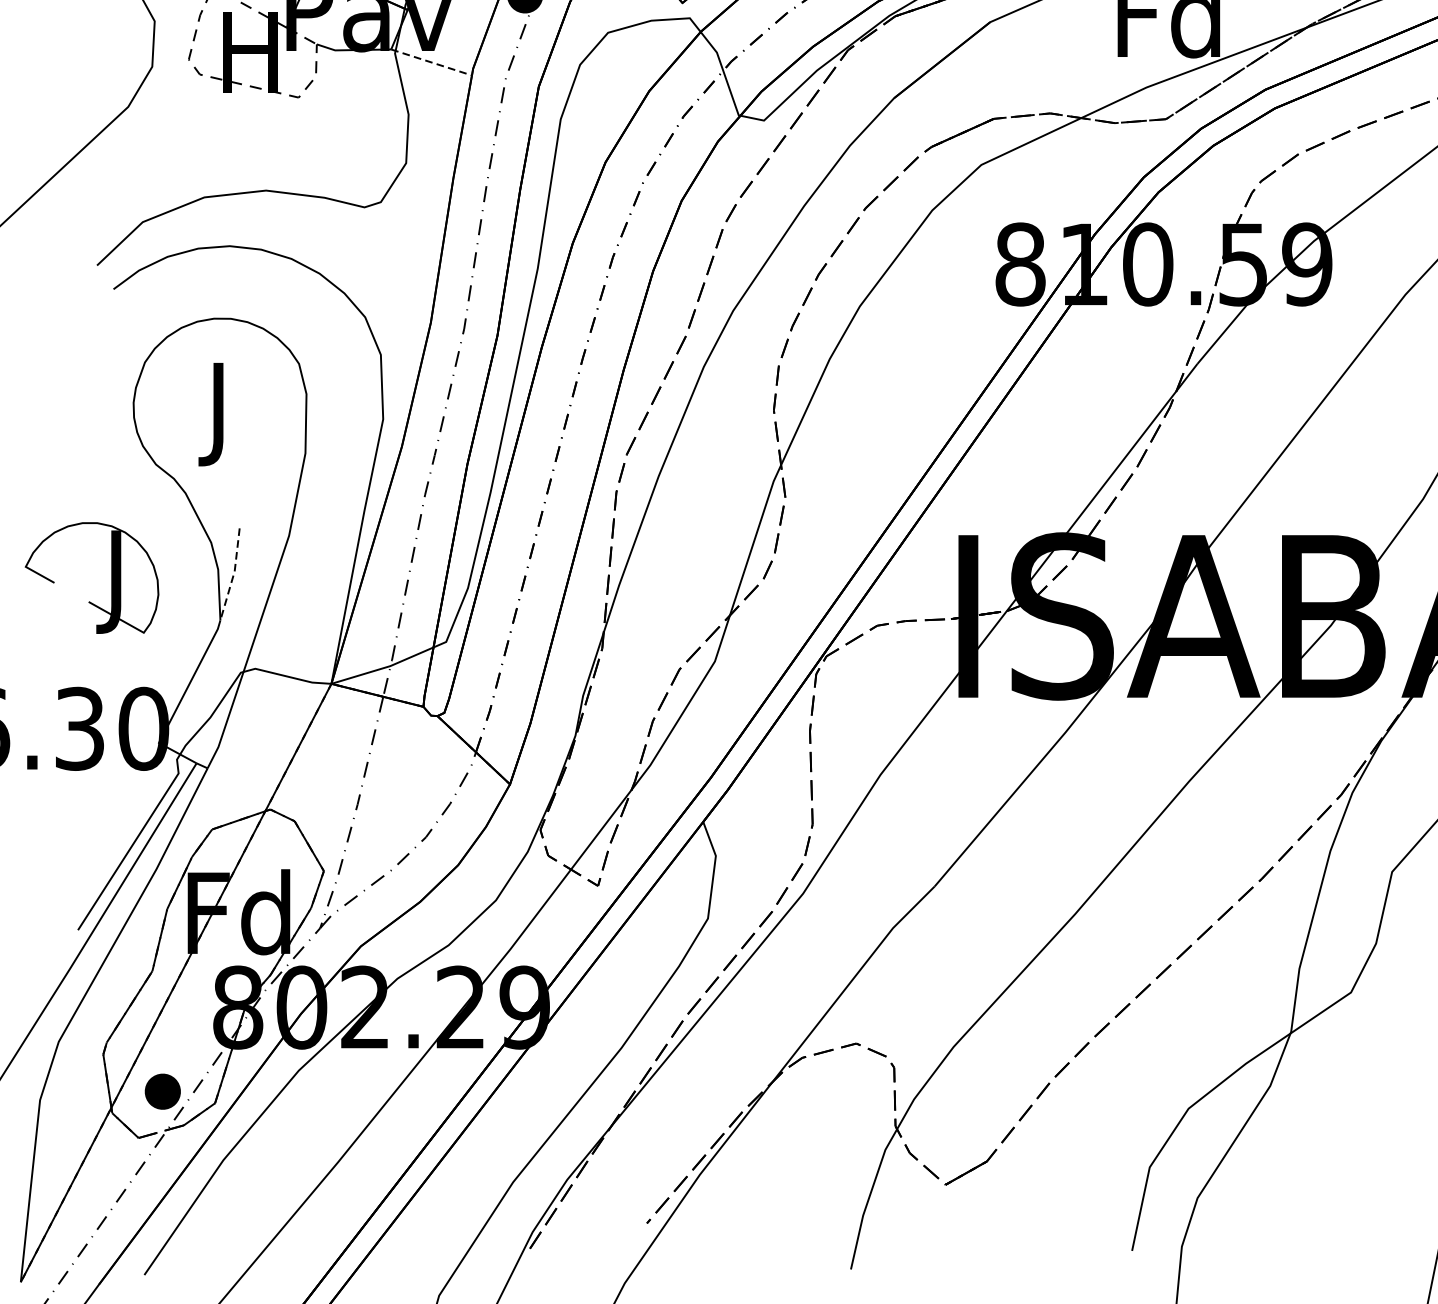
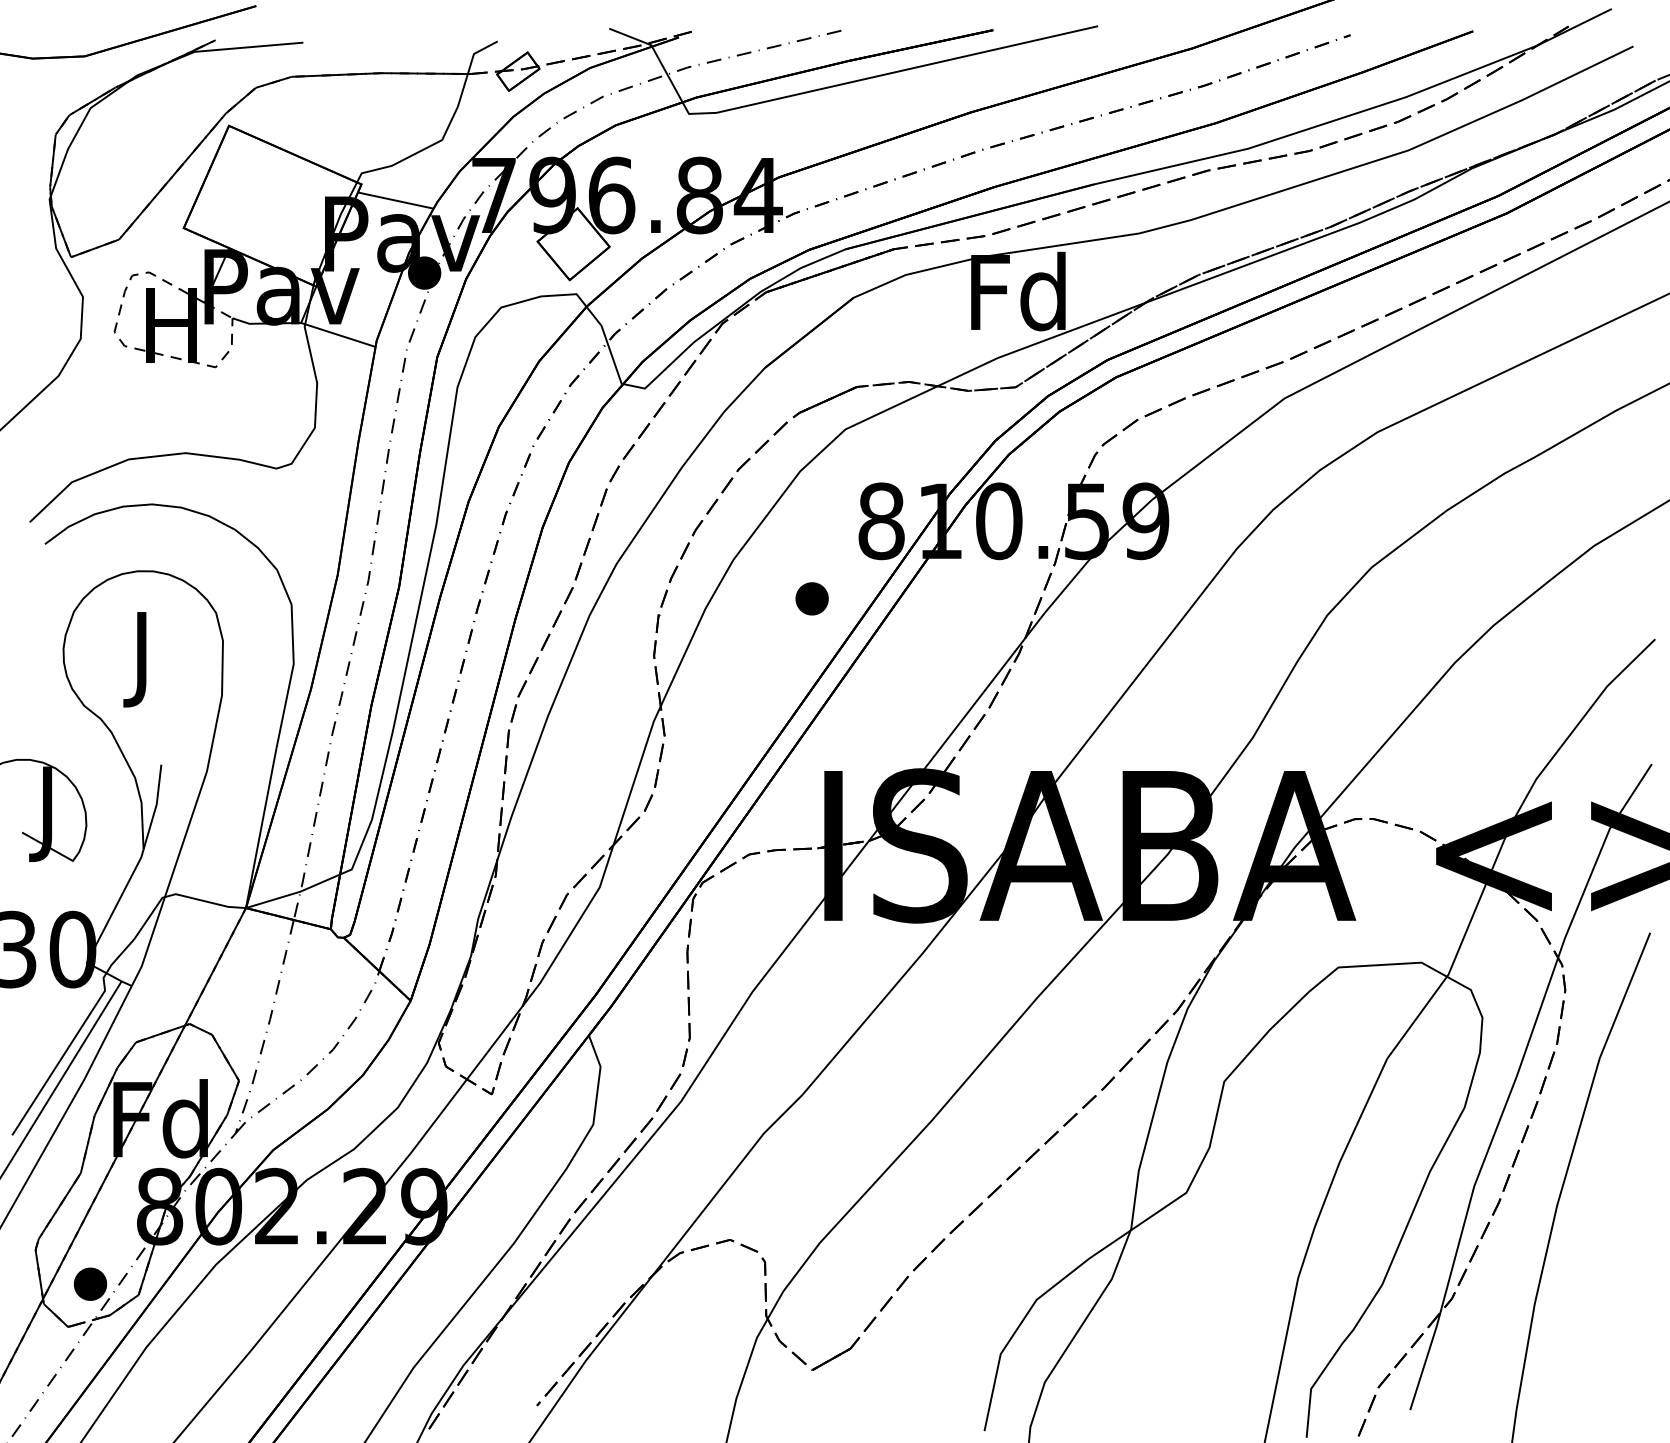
line: (431, 63) -> (338, 335), dashed -> solid
part: (944, 348) -> (811, 598), added
line: (233, 575) -> (155, 808), dashed -> solid

